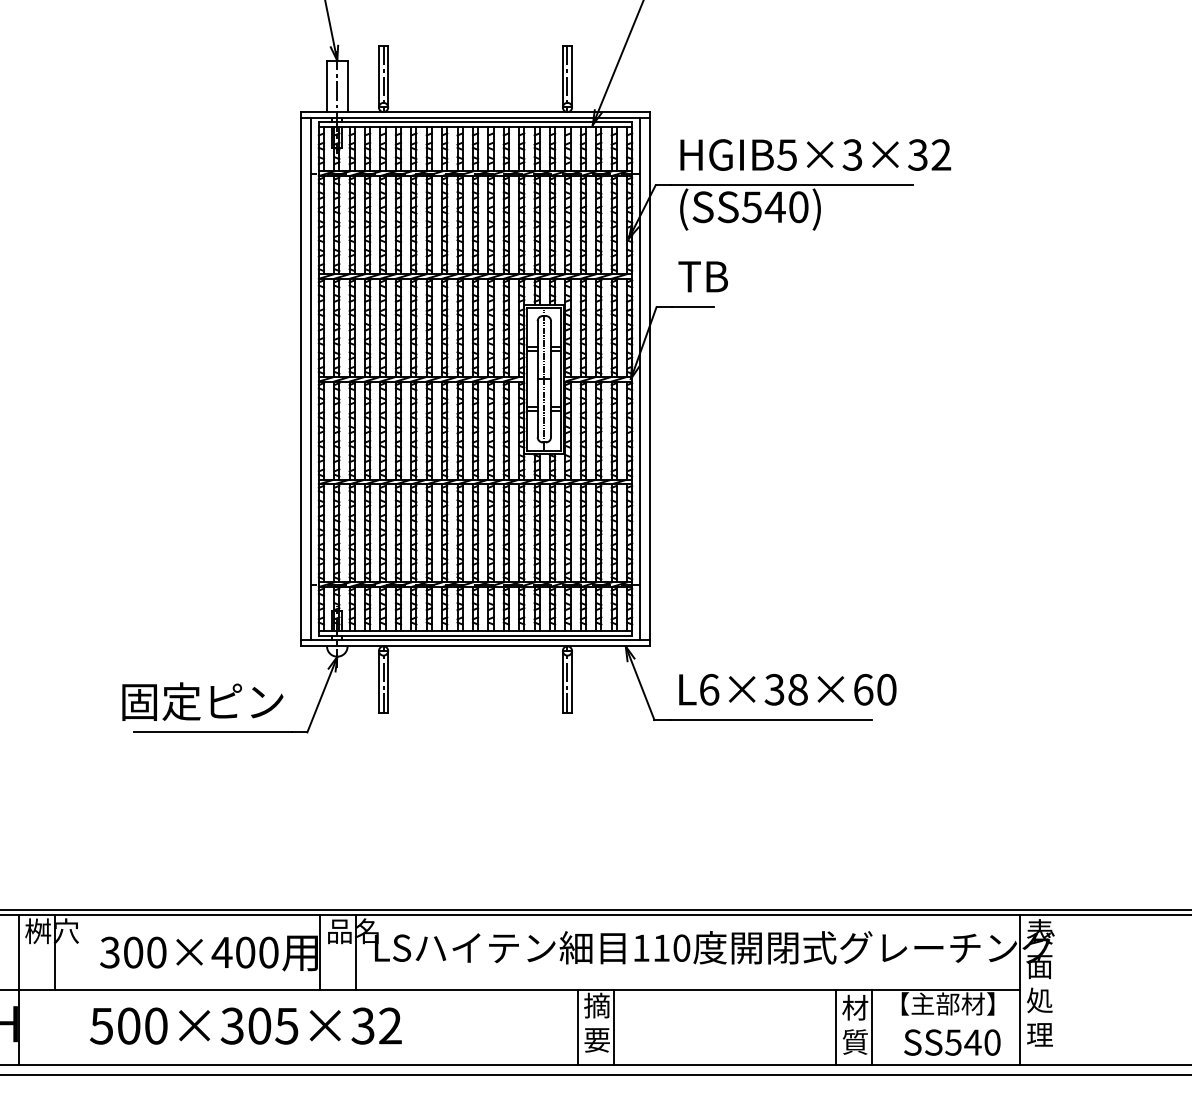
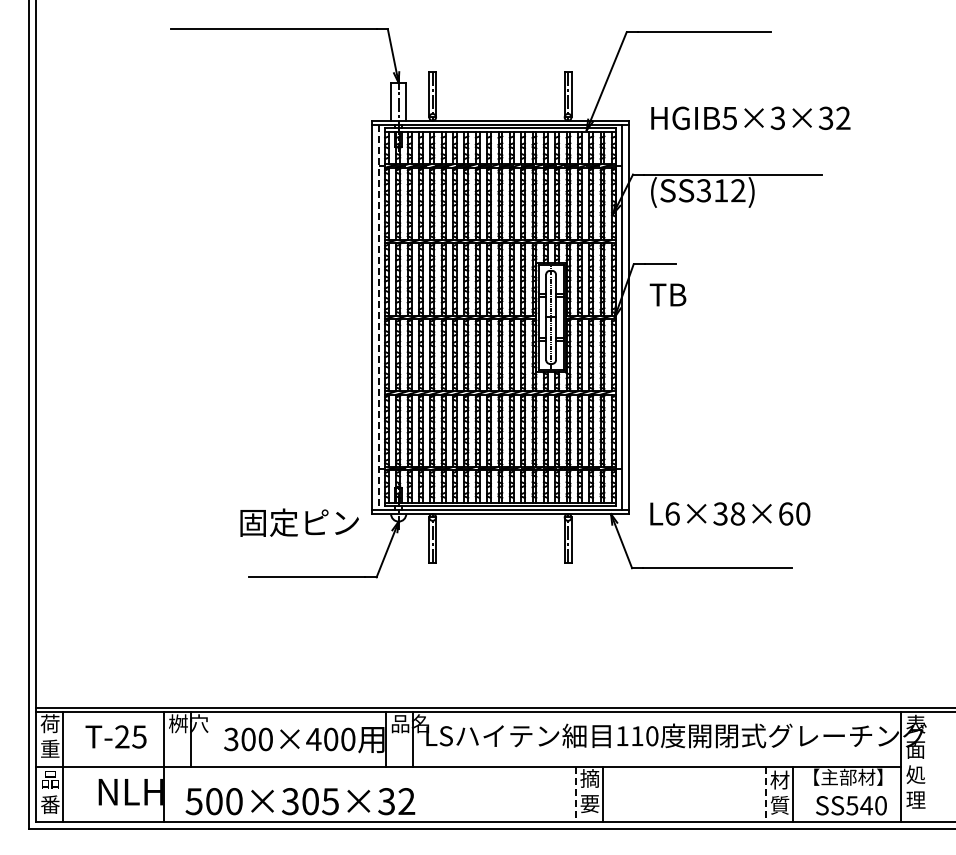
text: (815, 153) -> (750, 117), moved
text: (775, 206) -> (721, 190), (SS540) -> (SS312)
text: (702, 276) -> (667, 294), moved
line: (311, 379) -> (379, 317), solid -> dashed
text: (788, 689) -> (730, 513), moved
text: (202, 701) -> (299, 522), moved
text: (246, 1026) -> (300, 801), moved
line: (578, 1027) -> (576, 794), solid -> dashed
line: (836, 1027) -> (766, 794), solid -> dashed

